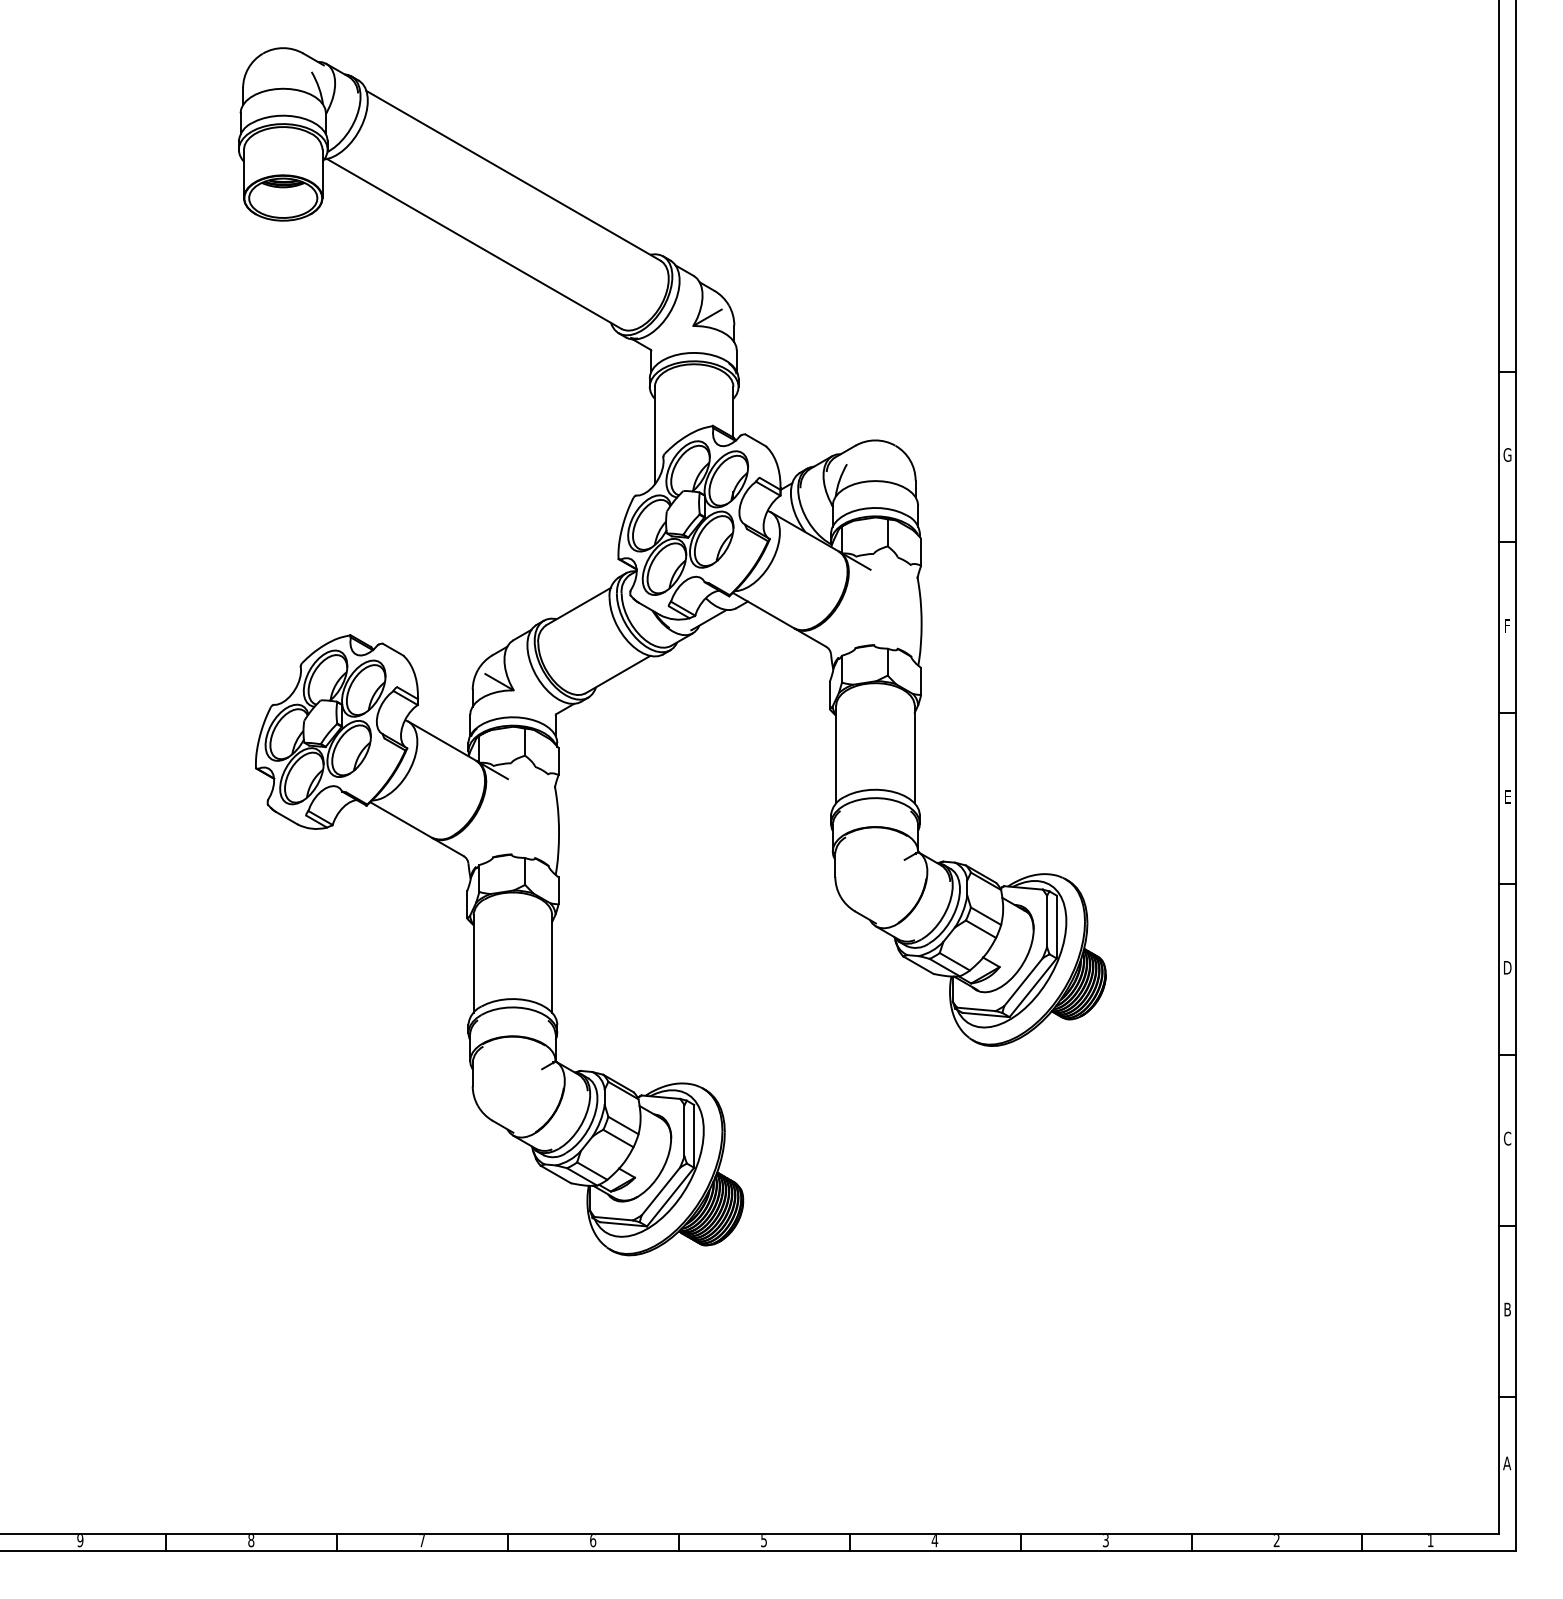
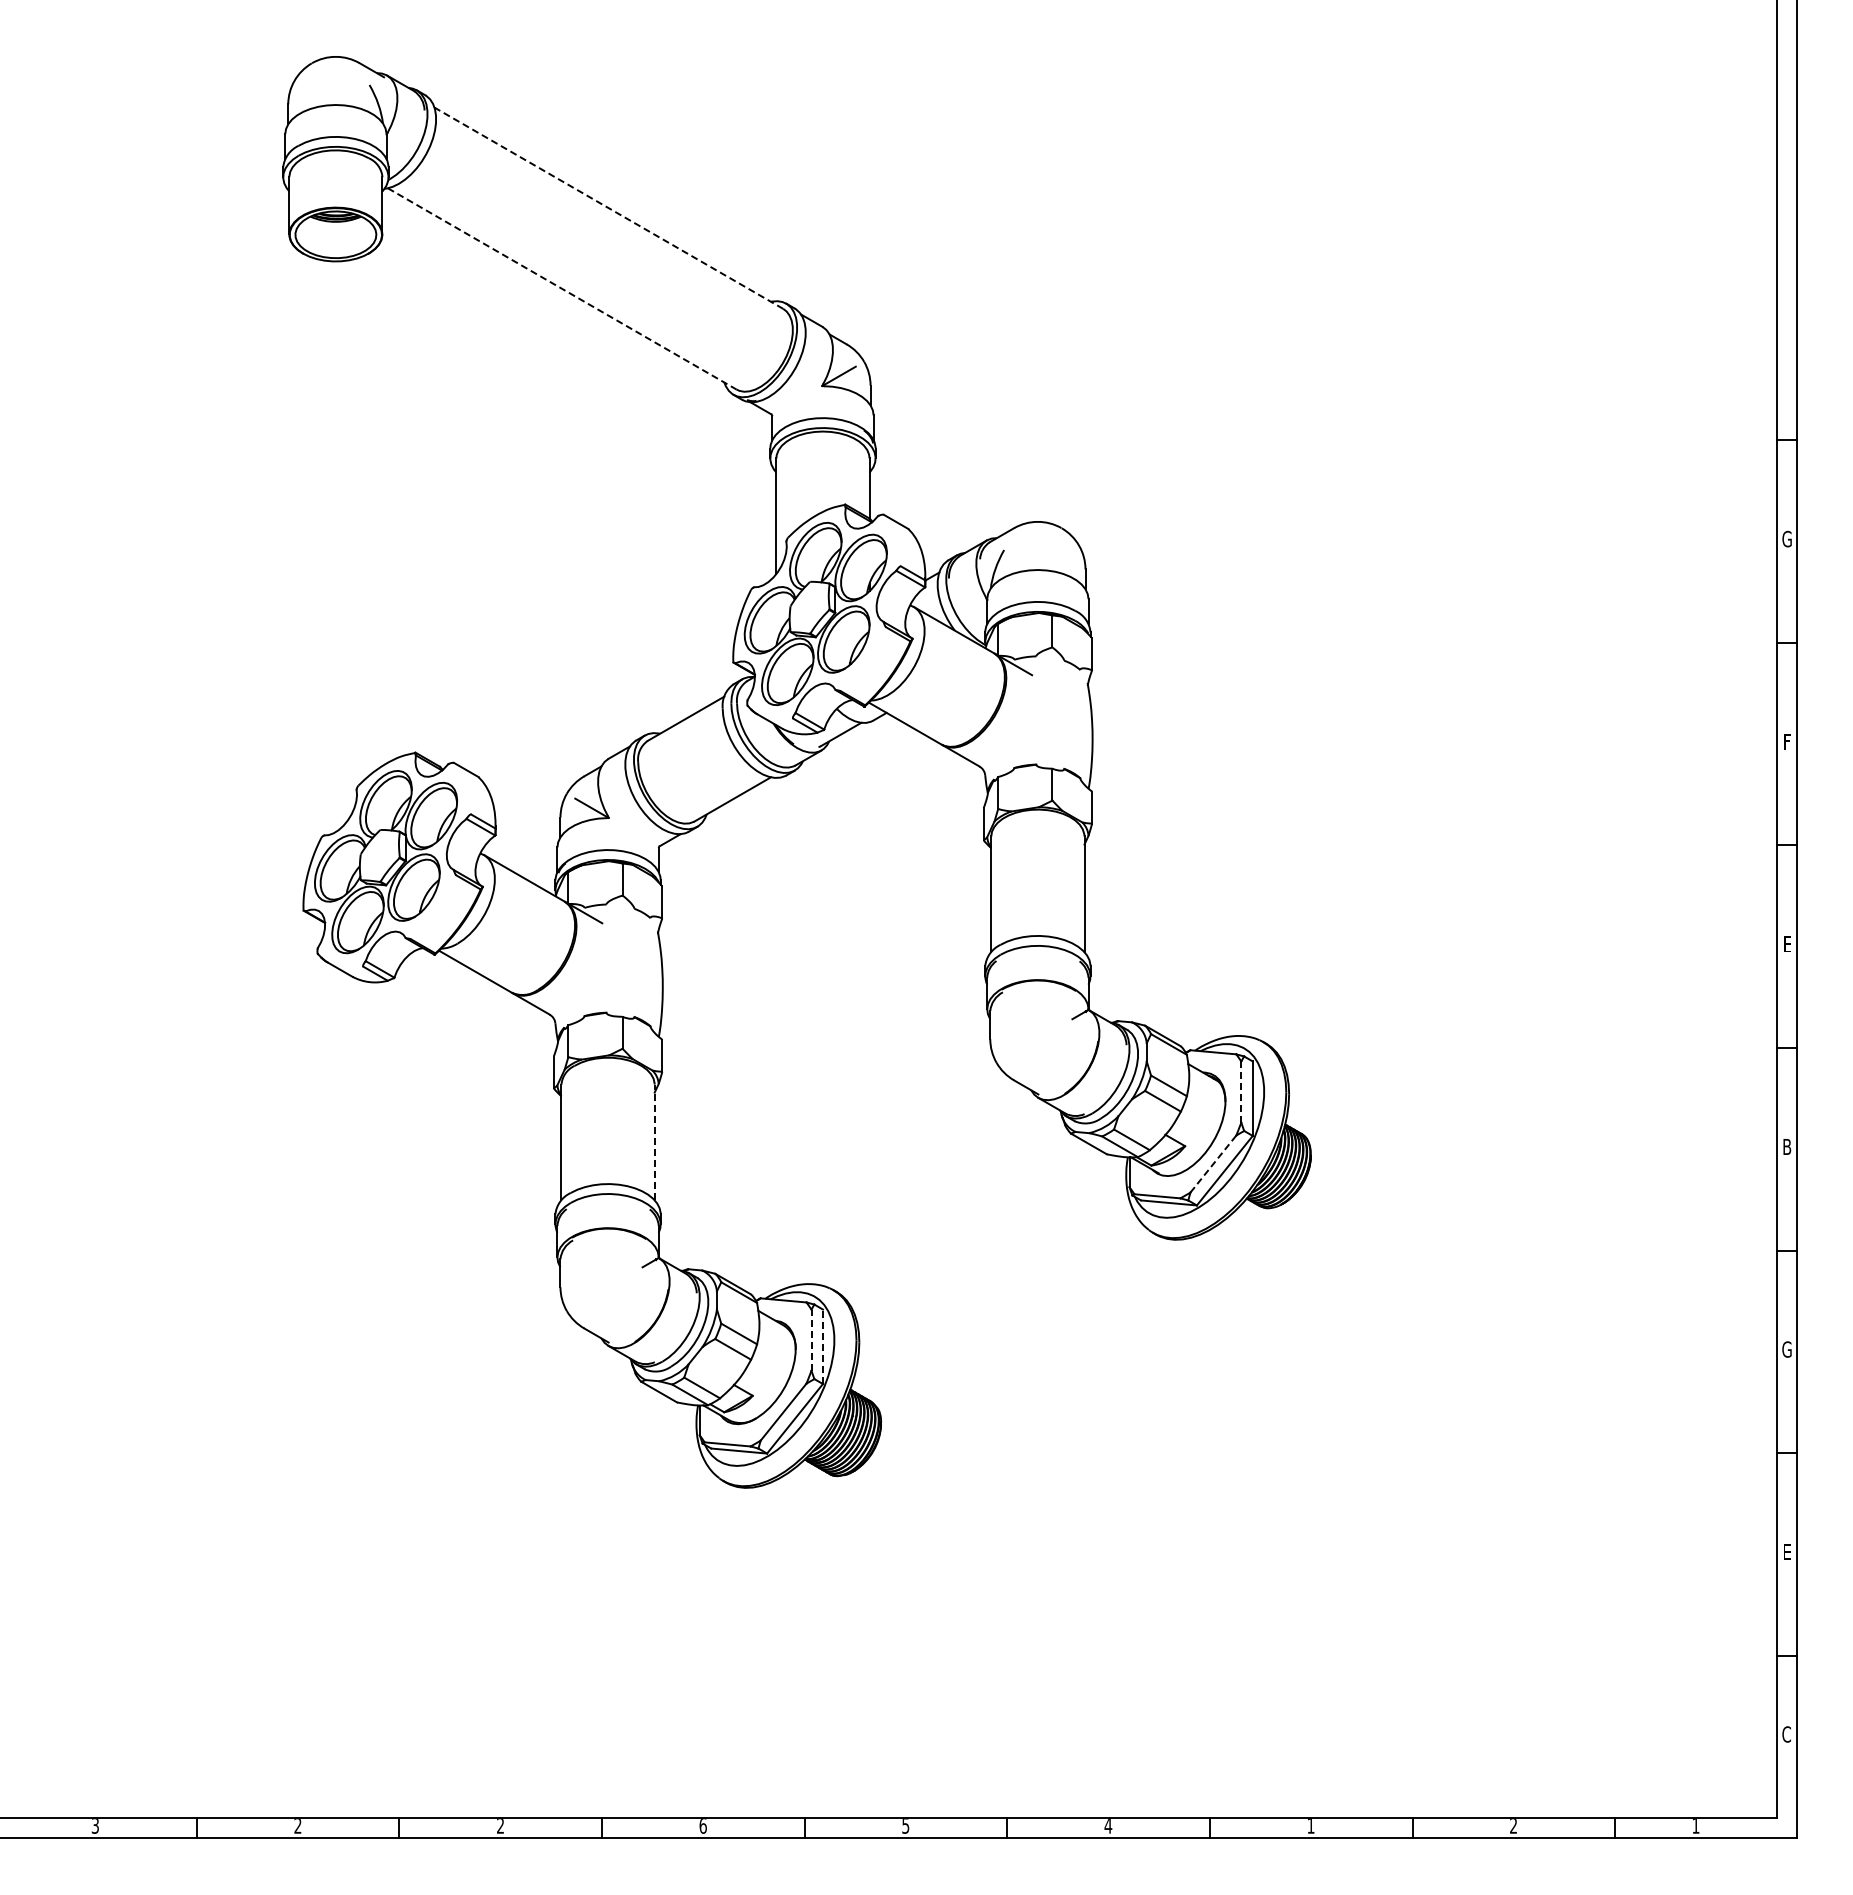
line: (513, 175) -> (608, 207), solid -> dashed
line: (474, 244) -> (562, 289), solid -> dashed
line: (1047, 921) -> (1241, 1092), solid -> dashed
line: (552, 964) -> (654, 1142), solid -> dashed
text: (1506, 967) -> (1786, 1146), D -> B
line: (1023, 982) -> (1213, 1164), solid -> dashed
line: (684, 1131) -> (811, 1340), solid -> dashed
line: (693, 1136) -> (822, 1346), solid -> dashed
text: (1506, 1138) -> (1786, 1349), C -> G
text: (1507, 1309) -> (1787, 1552), B -> E
text: (1506, 1463) -> (1786, 1734), A -> C
text: (80, 1541) -> (95, 1826), 9 -> 3
text: (250, 1541) -> (297, 1826), 8 -> 2
text: (422, 1541) -> (500, 1826), 7 -> 2
text: (1105, 1541) -> (1310, 1826), 3 -> 1

